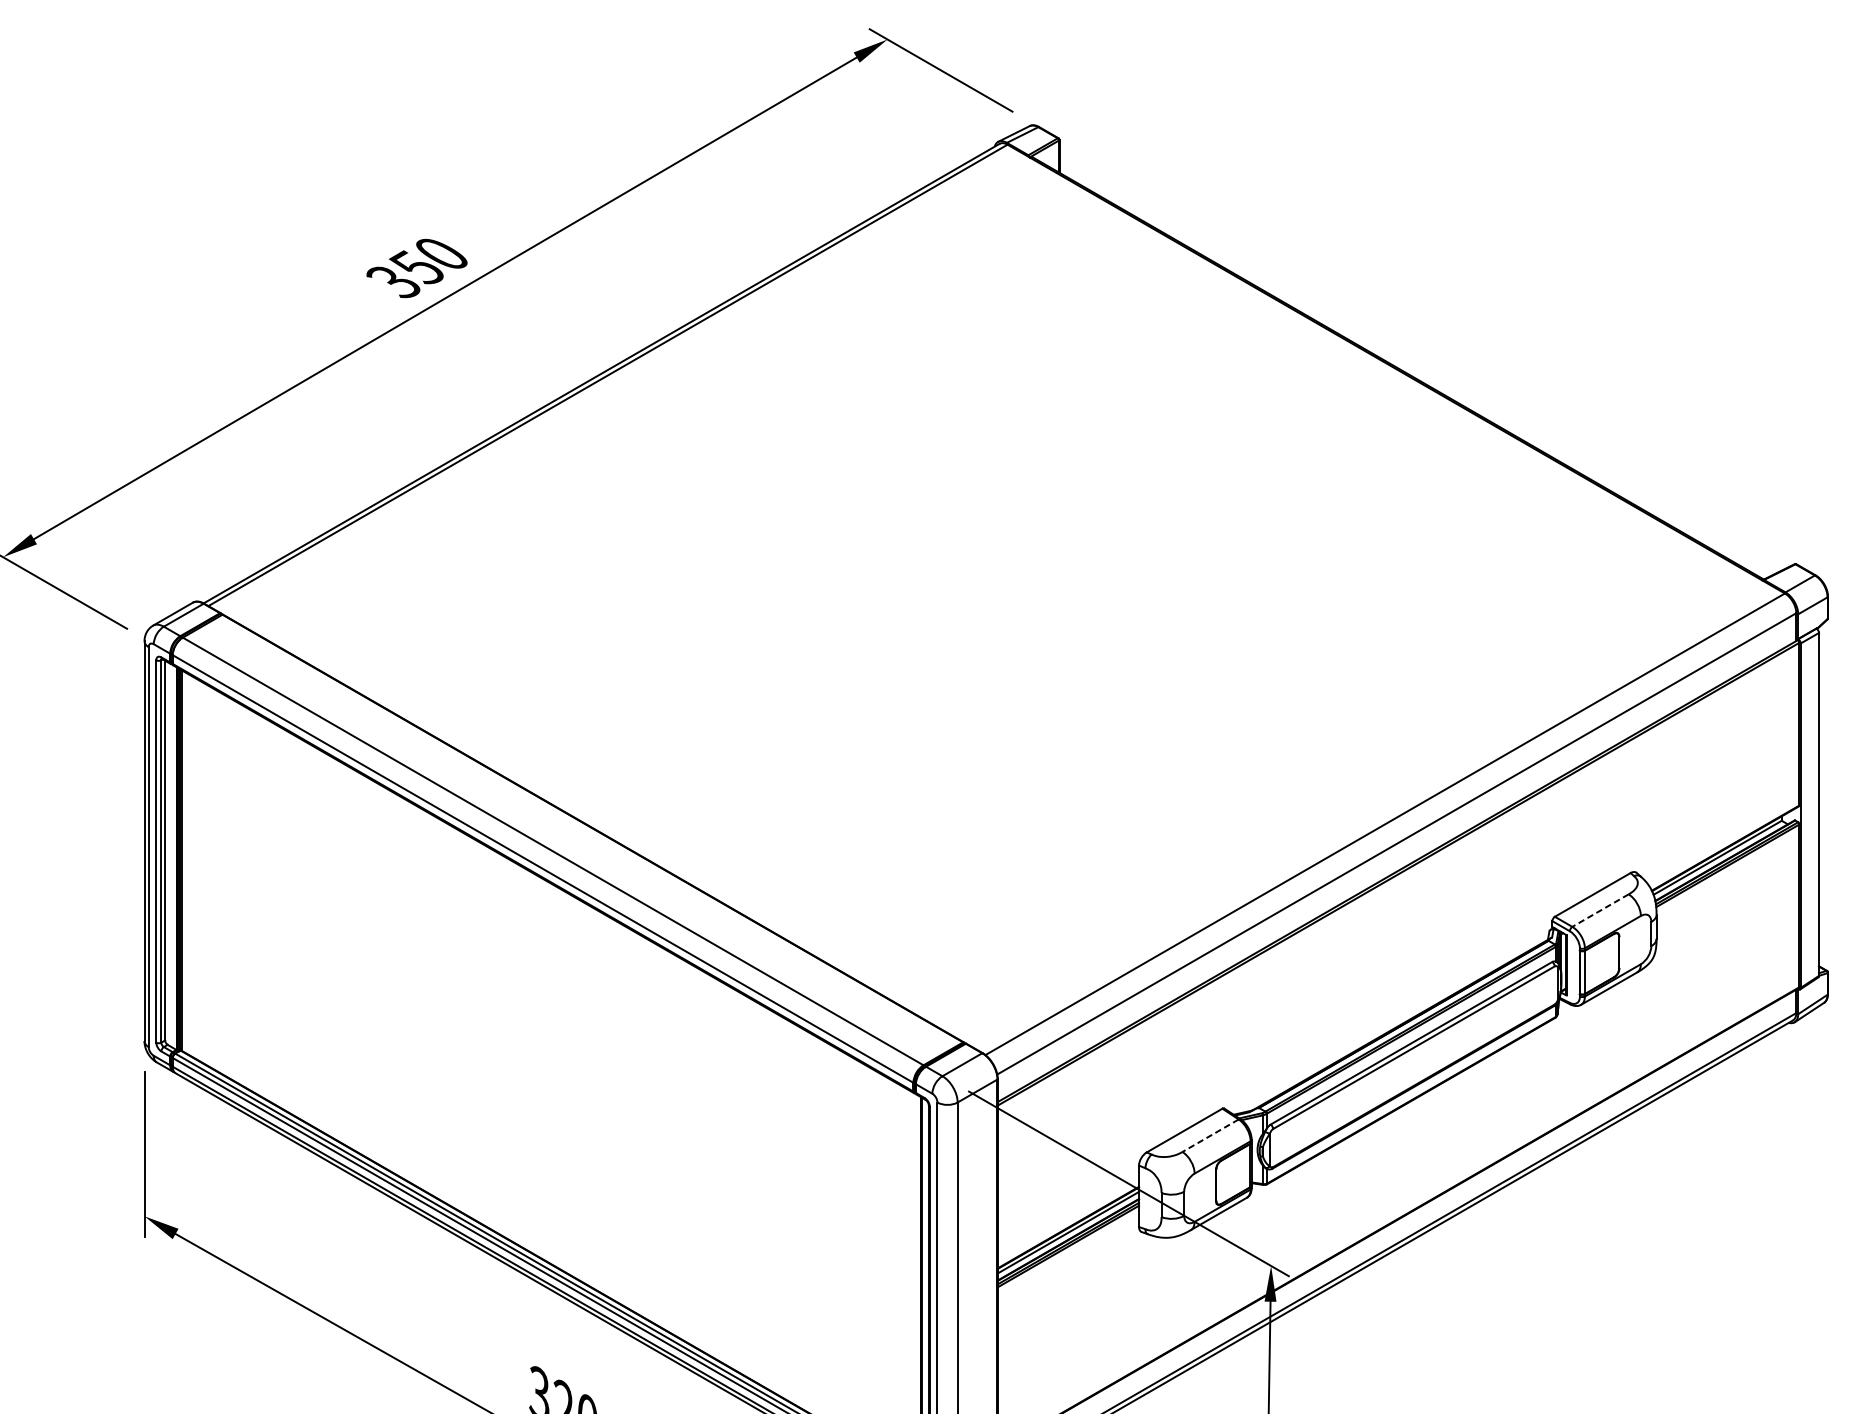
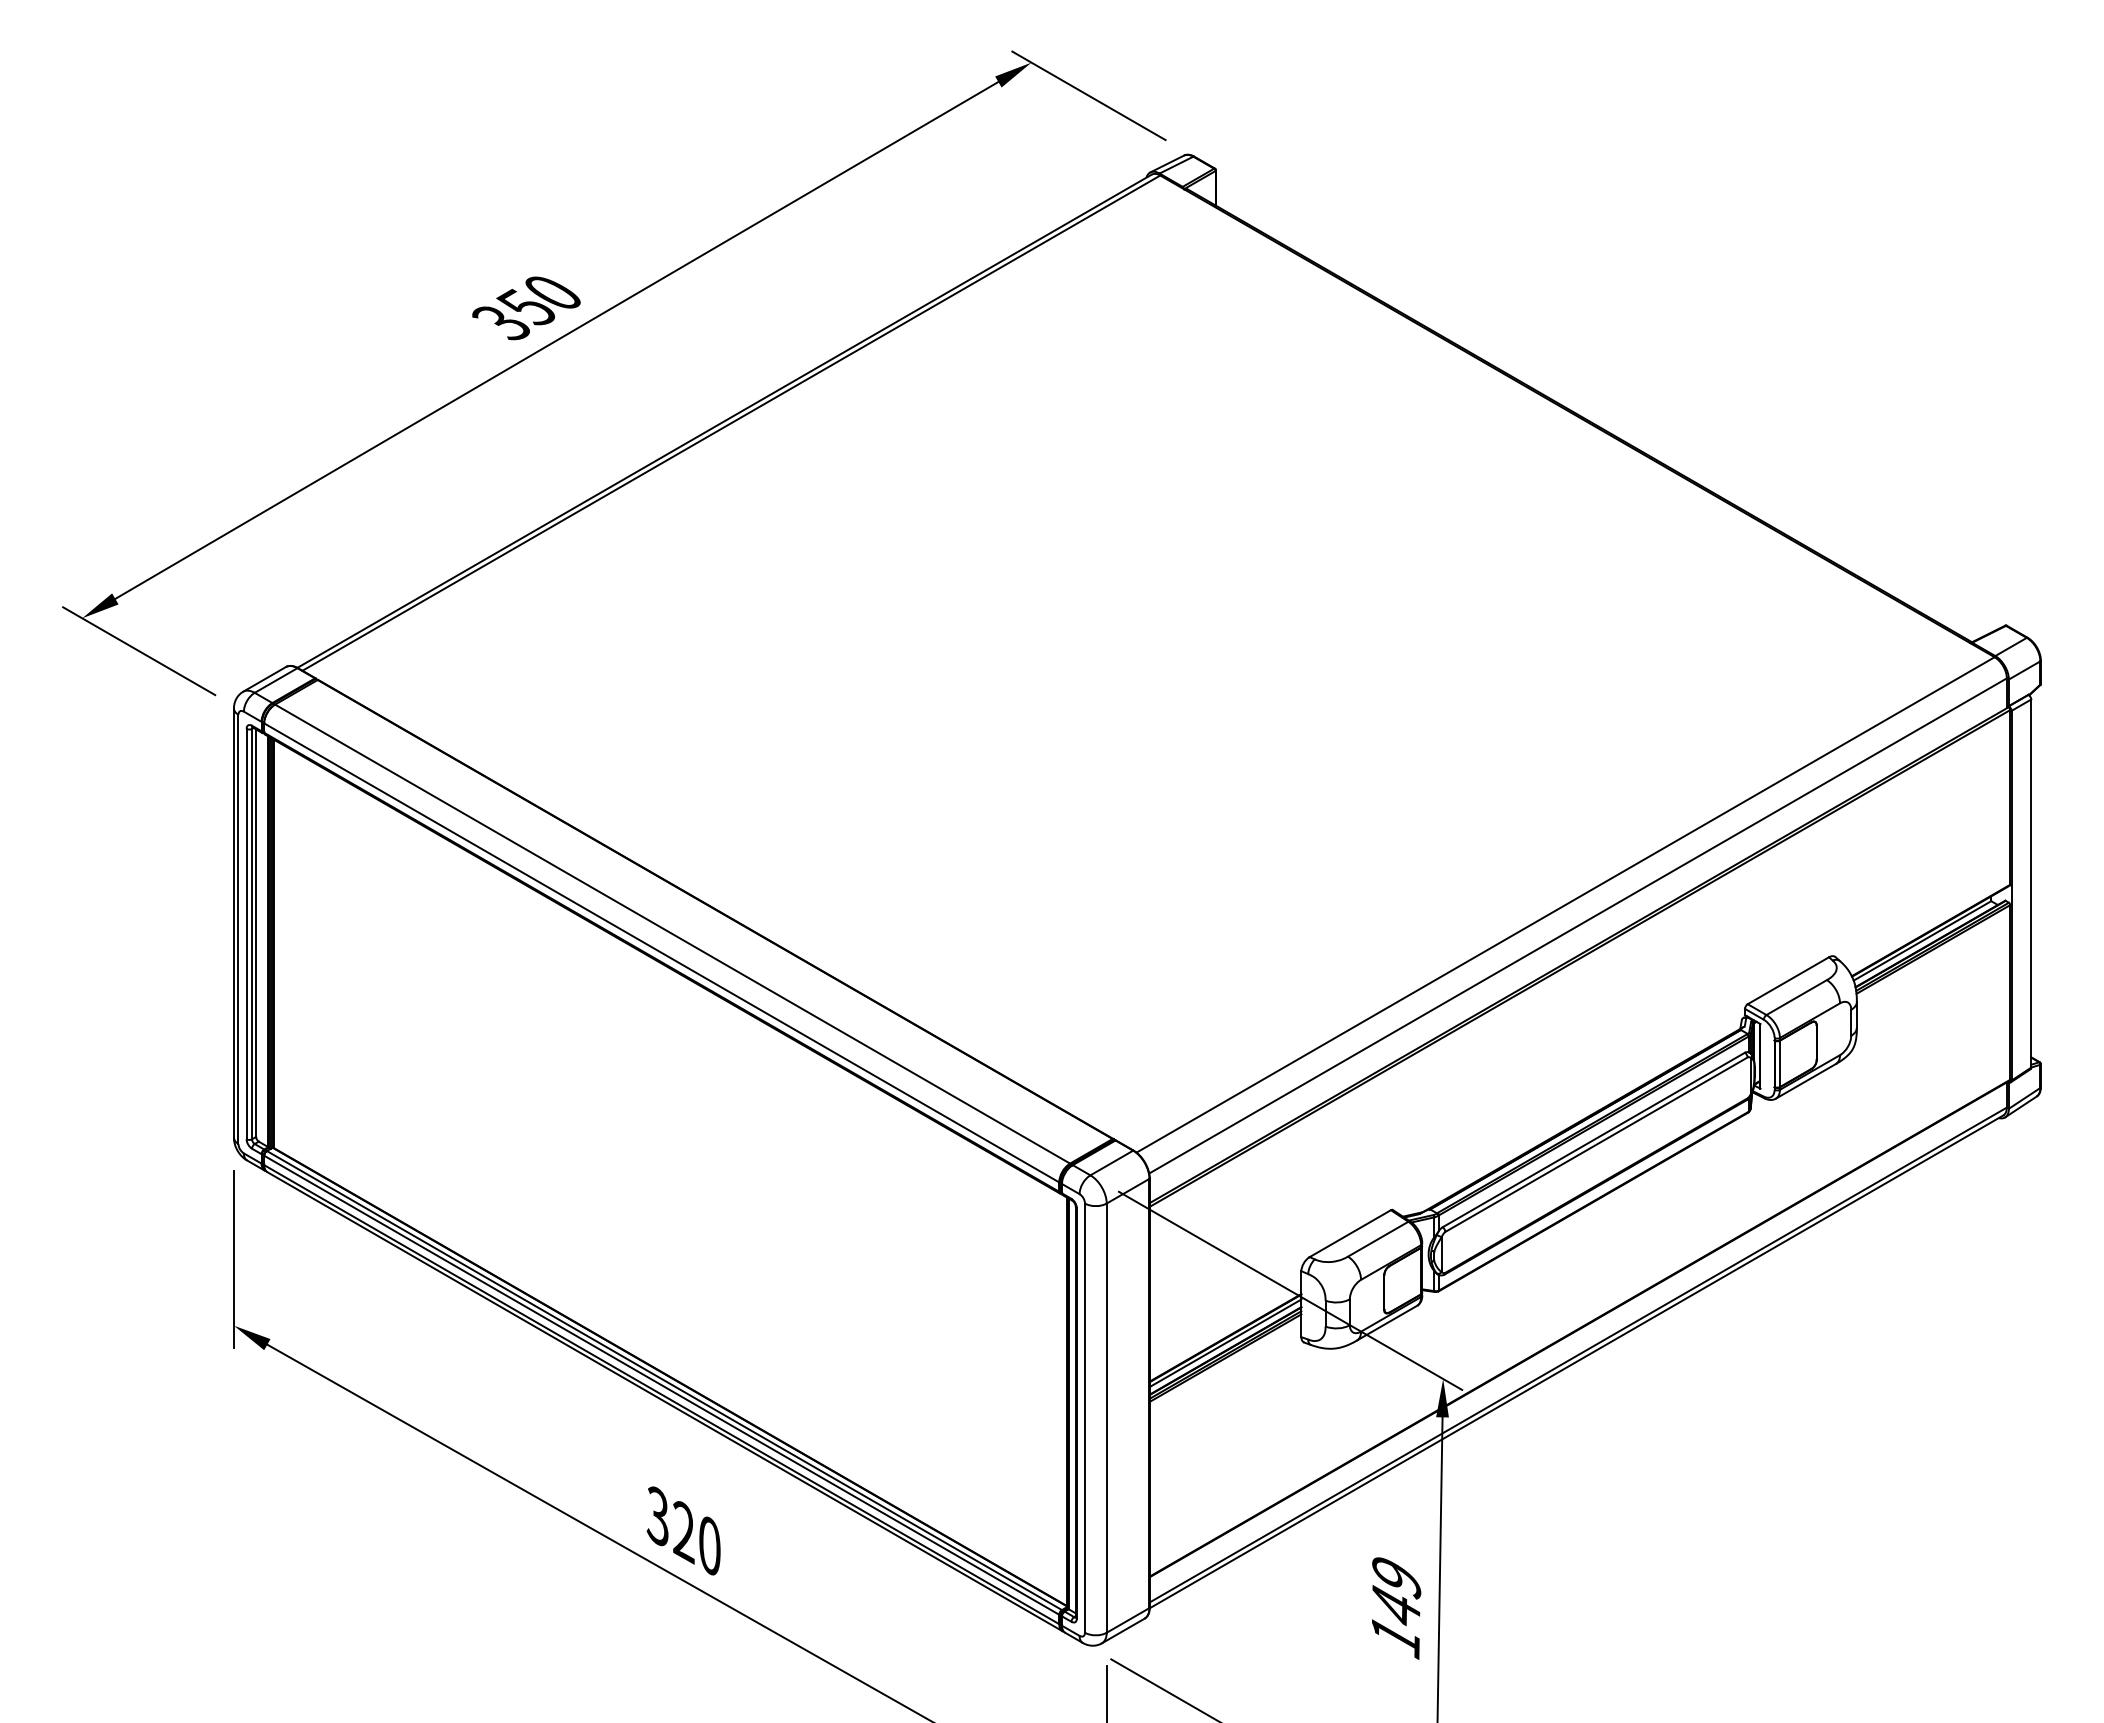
line: (1600, 910) -> (1796, 997), dashed -> solid
line: (1210, 1136) -> (1378, 1239), dashed -> solid

